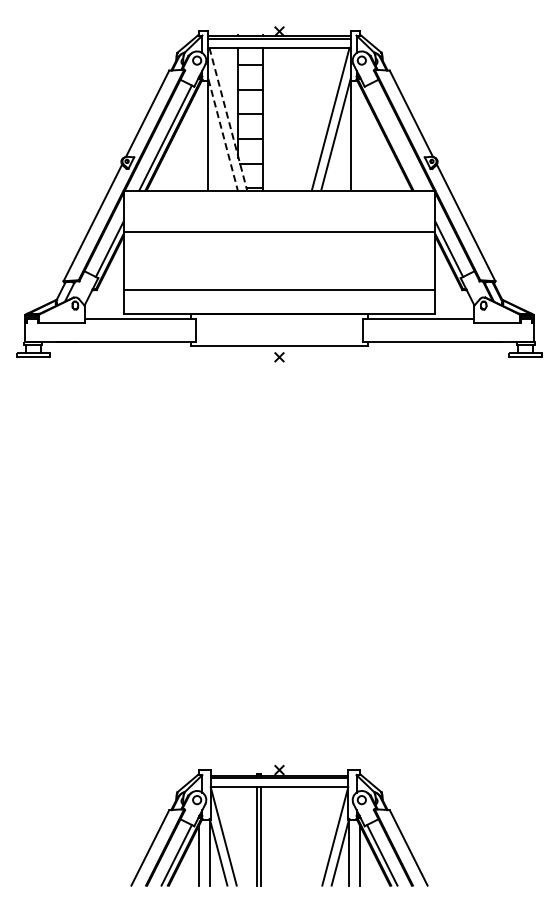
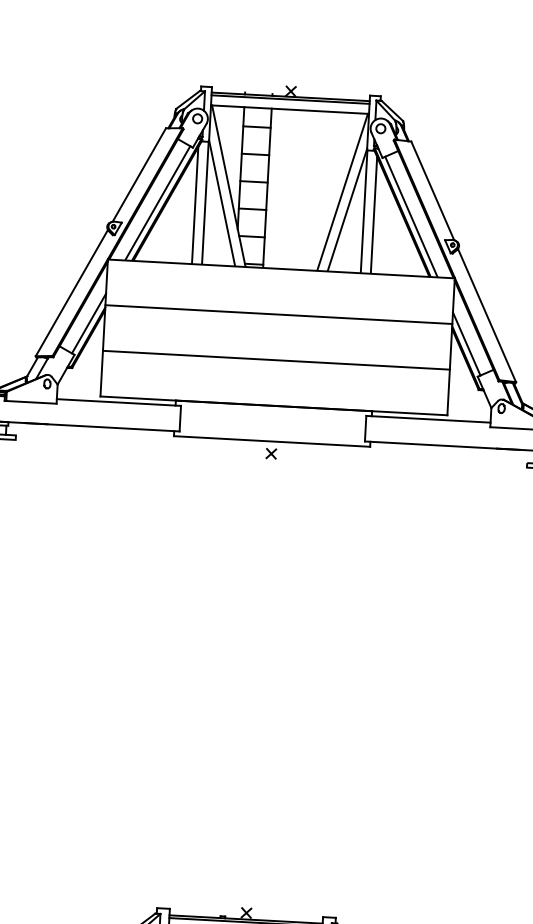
line: (228, 119) -> (228, 186), dashed -> solid
line: (223, 135) -> (222, 203), dashed -> solid
line: (199, 137) -> (195, 204), added
line: (359, 137) -> (373, 214), added
line: (393, 137) -> (411, 216), added
line: (279, 290) -> (276, 360), moved

